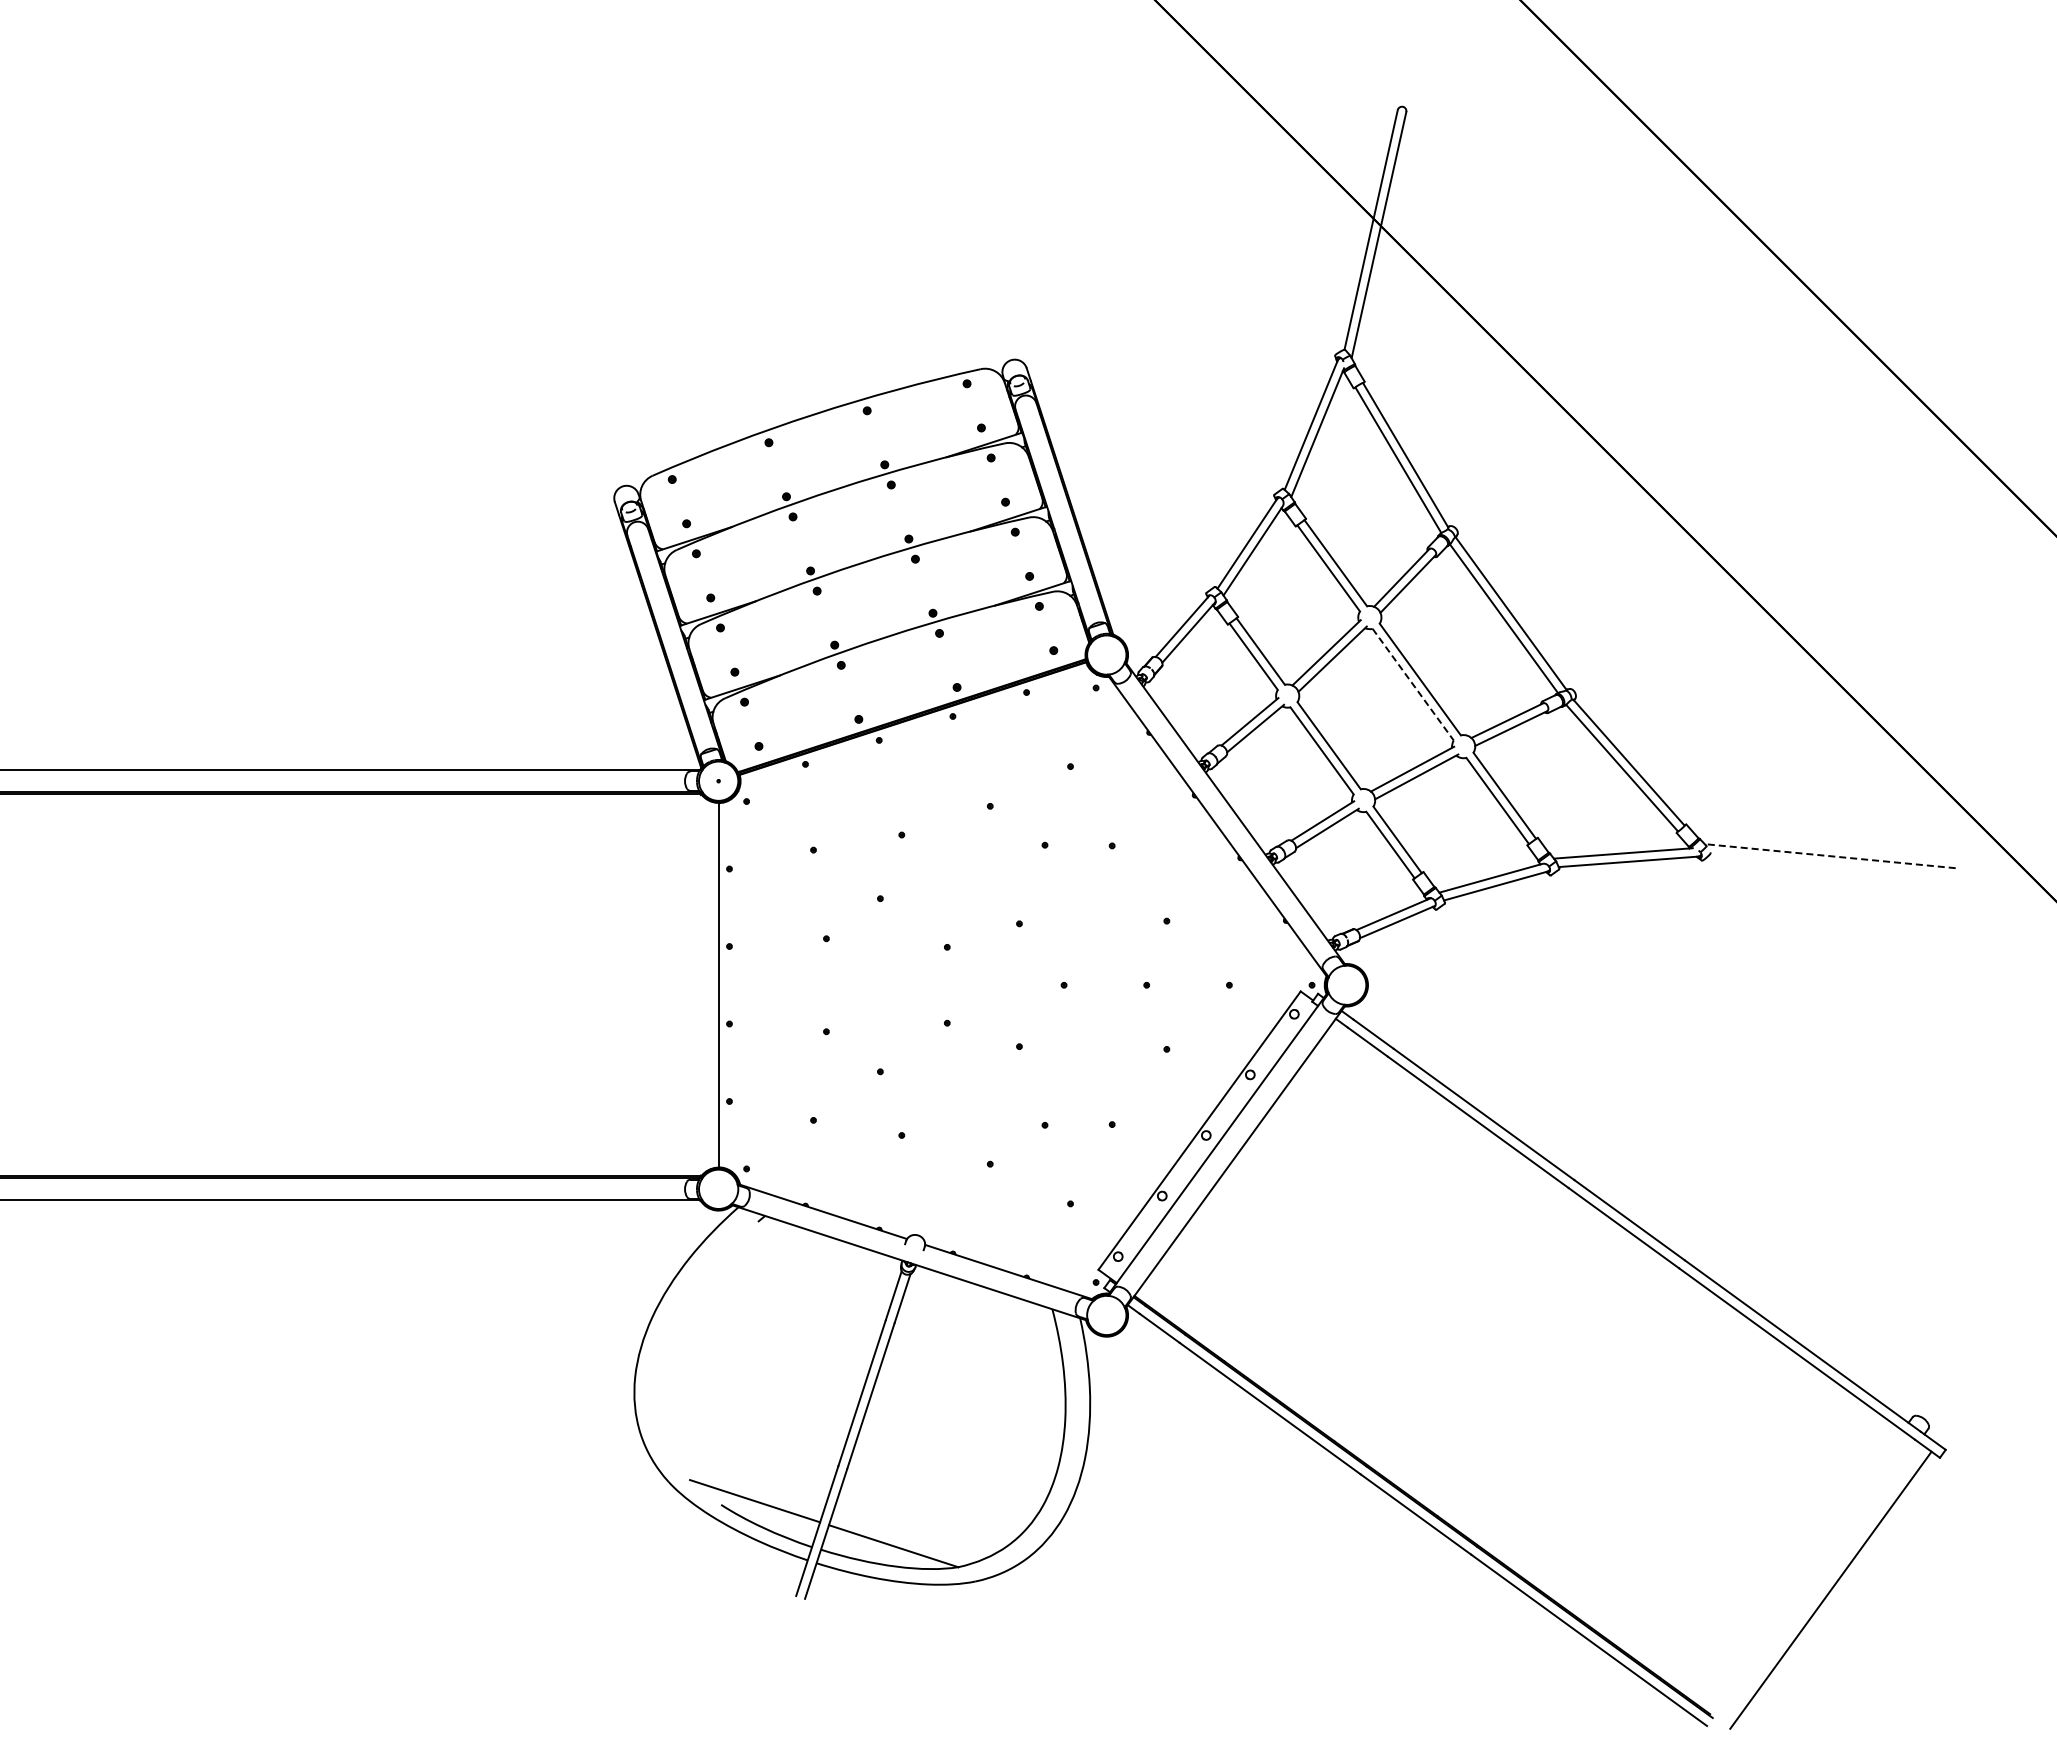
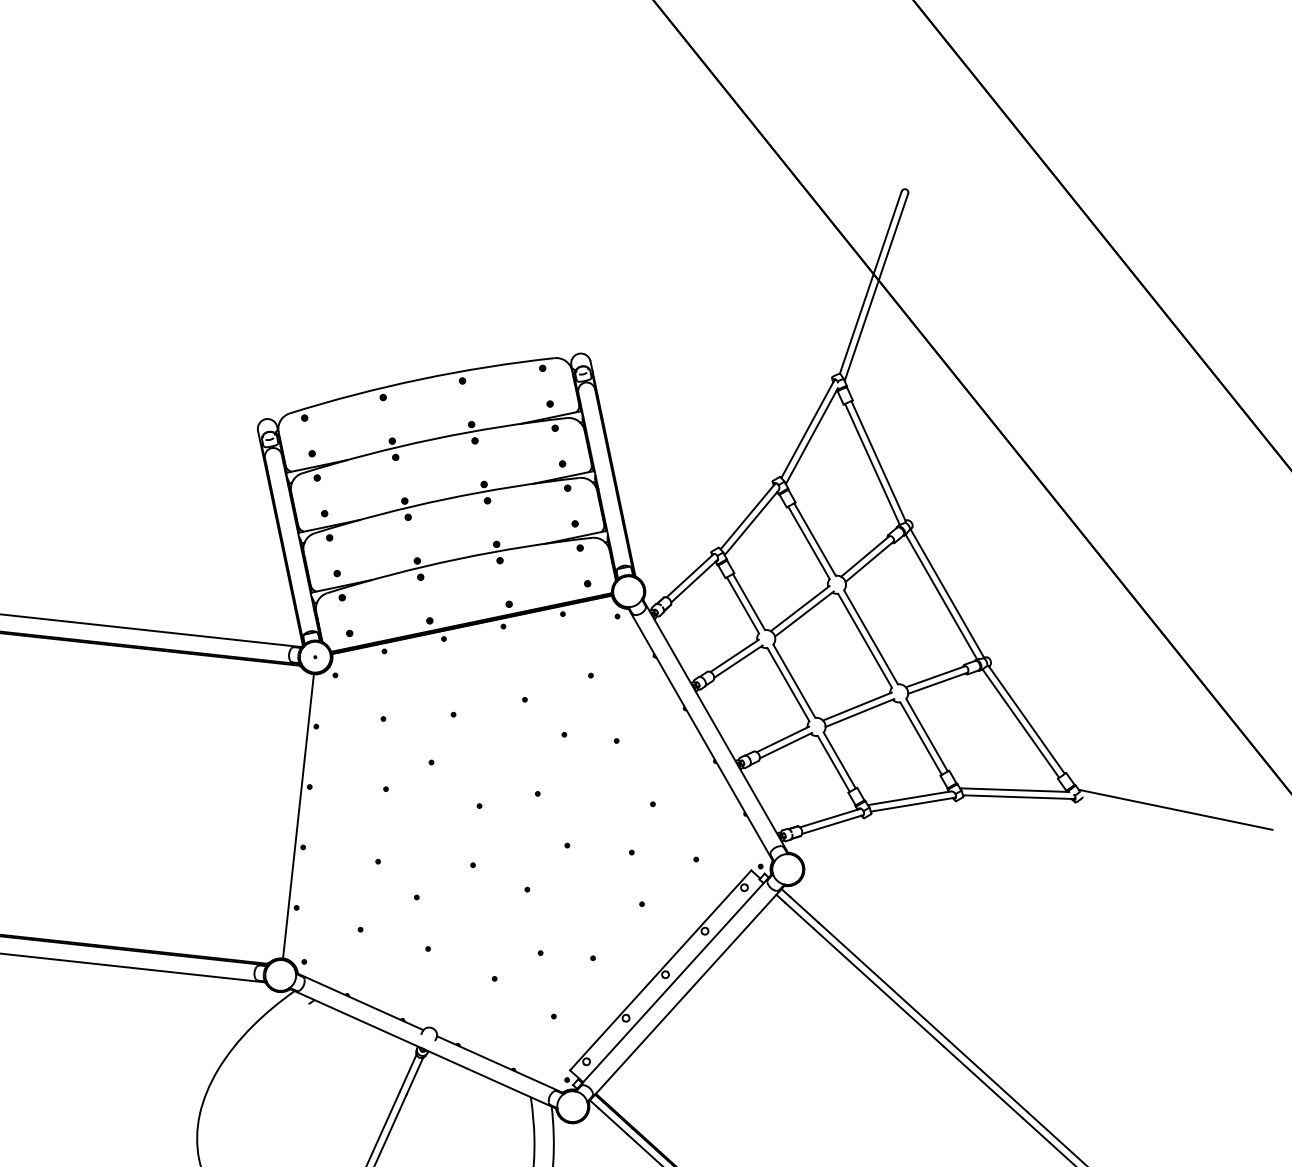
line: (1413, 685) -> (865, 641), dashed -> solid
line: (1829, 856) -> (1175, 810), dashed -> solid

